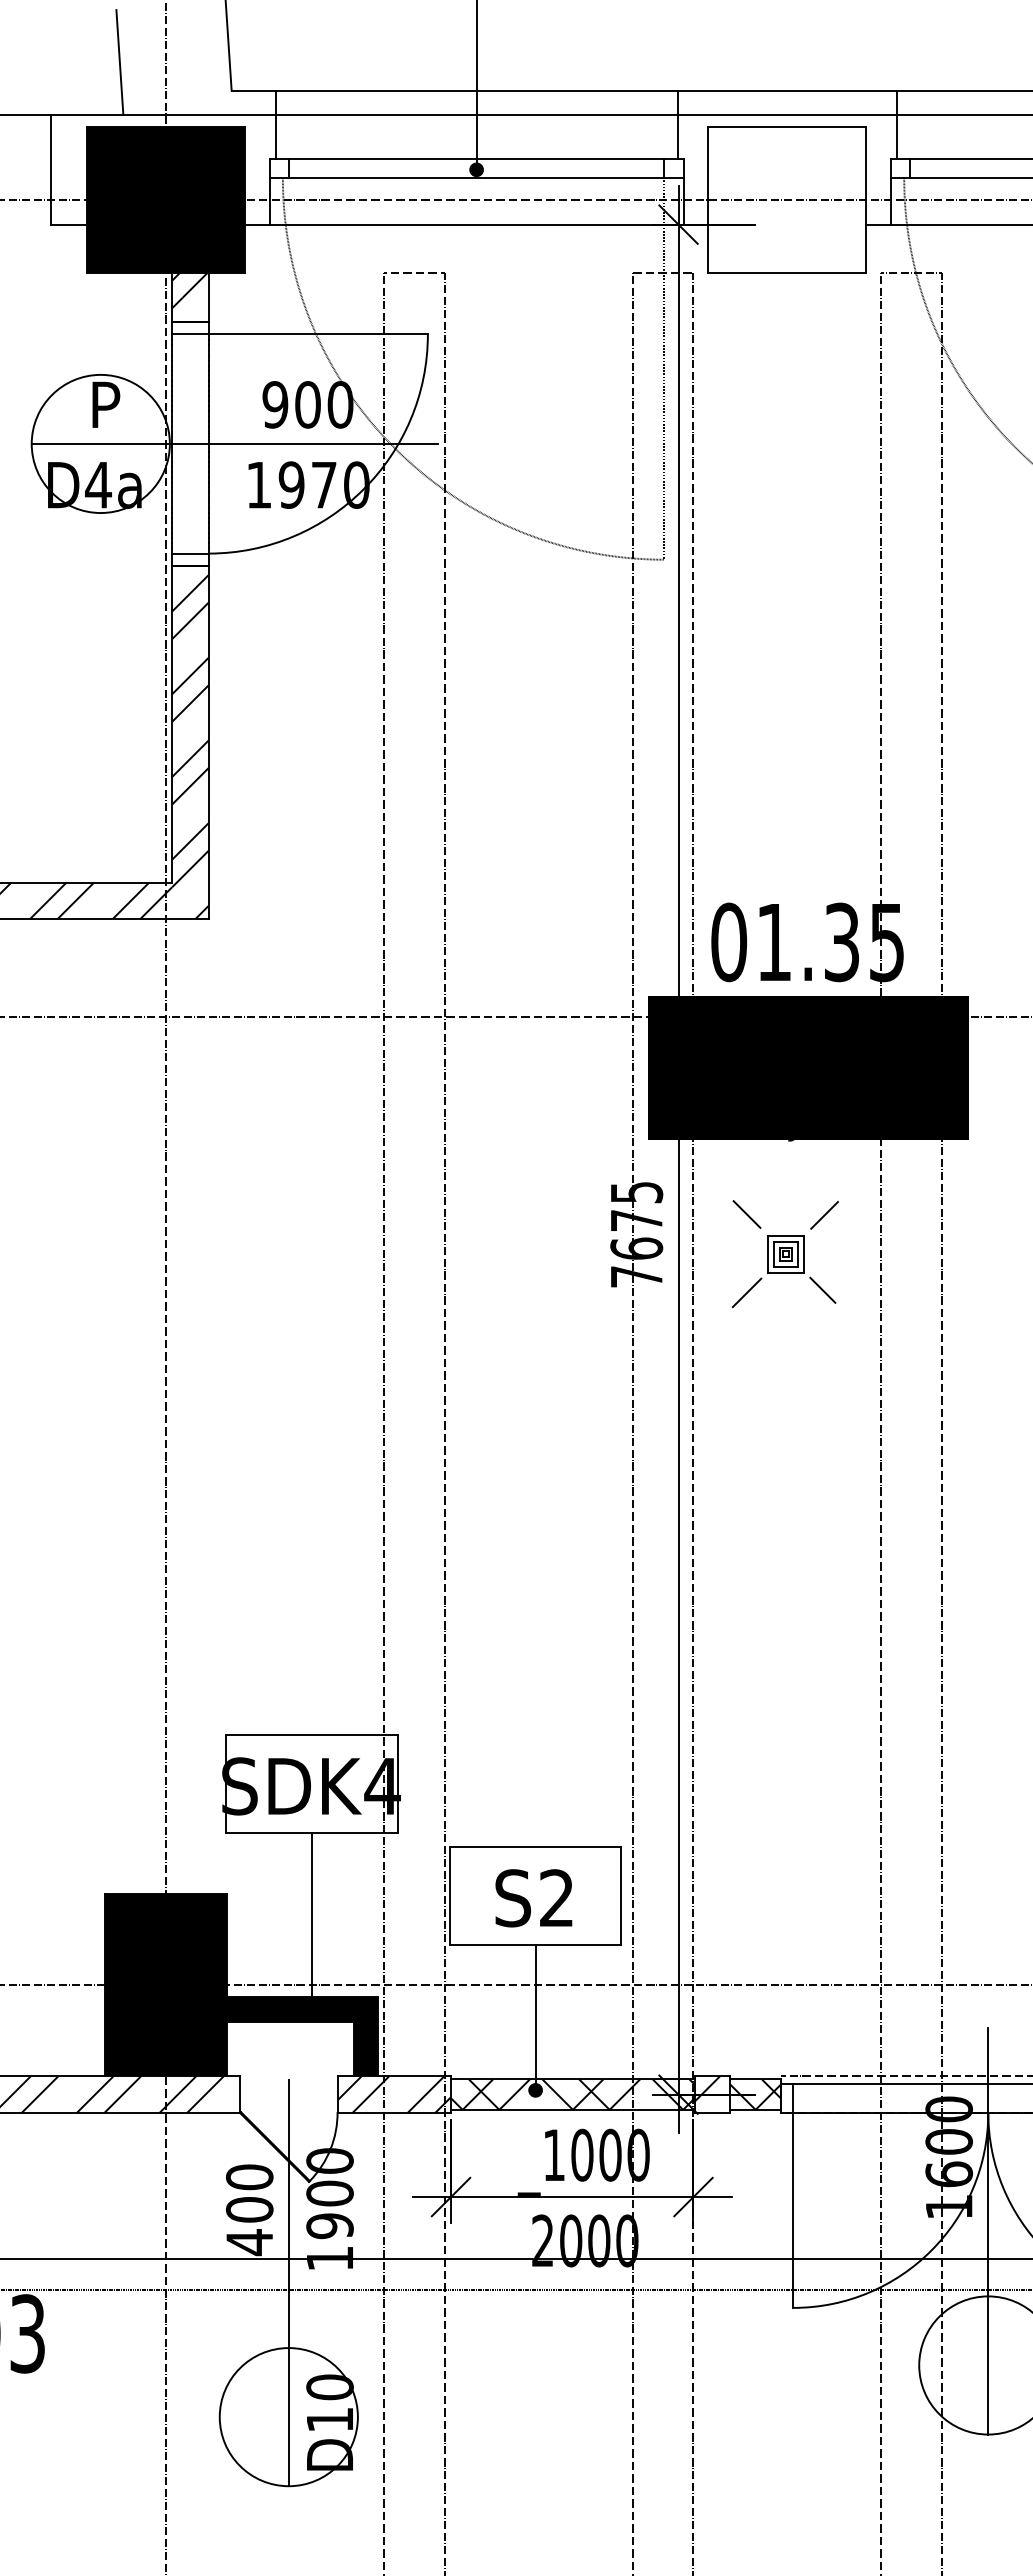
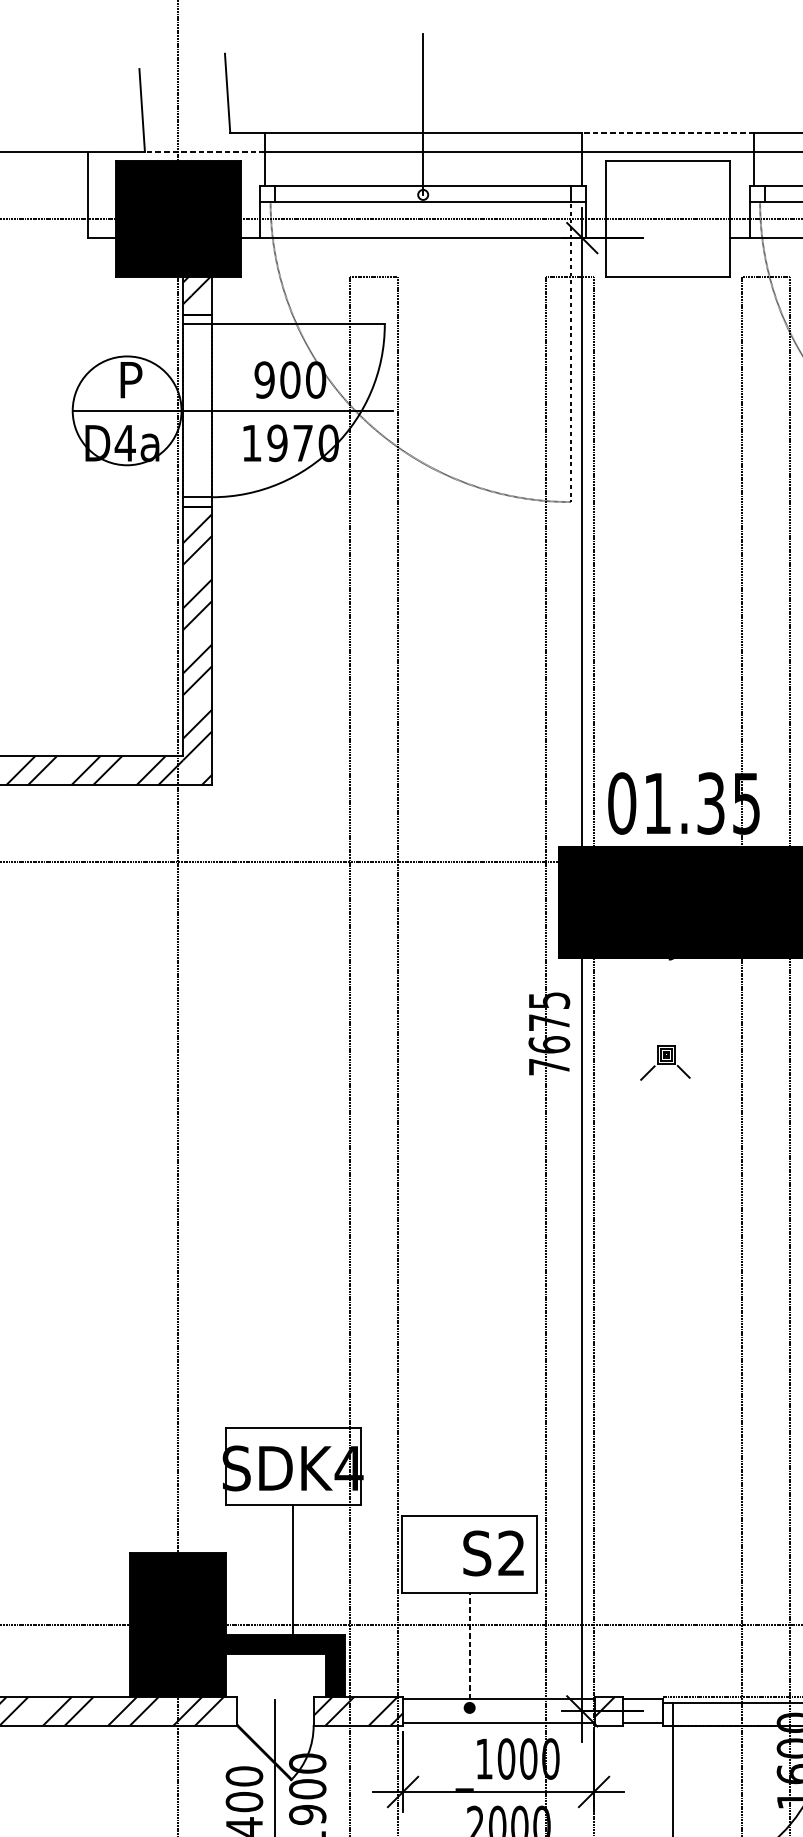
line: (787, 90) -> (668, 132), solid -> dashed
line: (199, 115) -> (204, 152), solid -> dashed
fill: (476, 169) -> (423, 194), removed
line: (746, 1214) -> (635, 1017), removed
line: (824, 1215) -> (697, 1018), removed
part: (783, 1271) -> (664, 1062), size x0.6
text: (533, 1898) -> (493, 1553), moved
line: (535, 2017) -> (469, 1650), solid -> dashed
hatch: (572, 2094) -> (498, 1711), removed
hatch: (755, 2094) -> (642, 1711), removed

